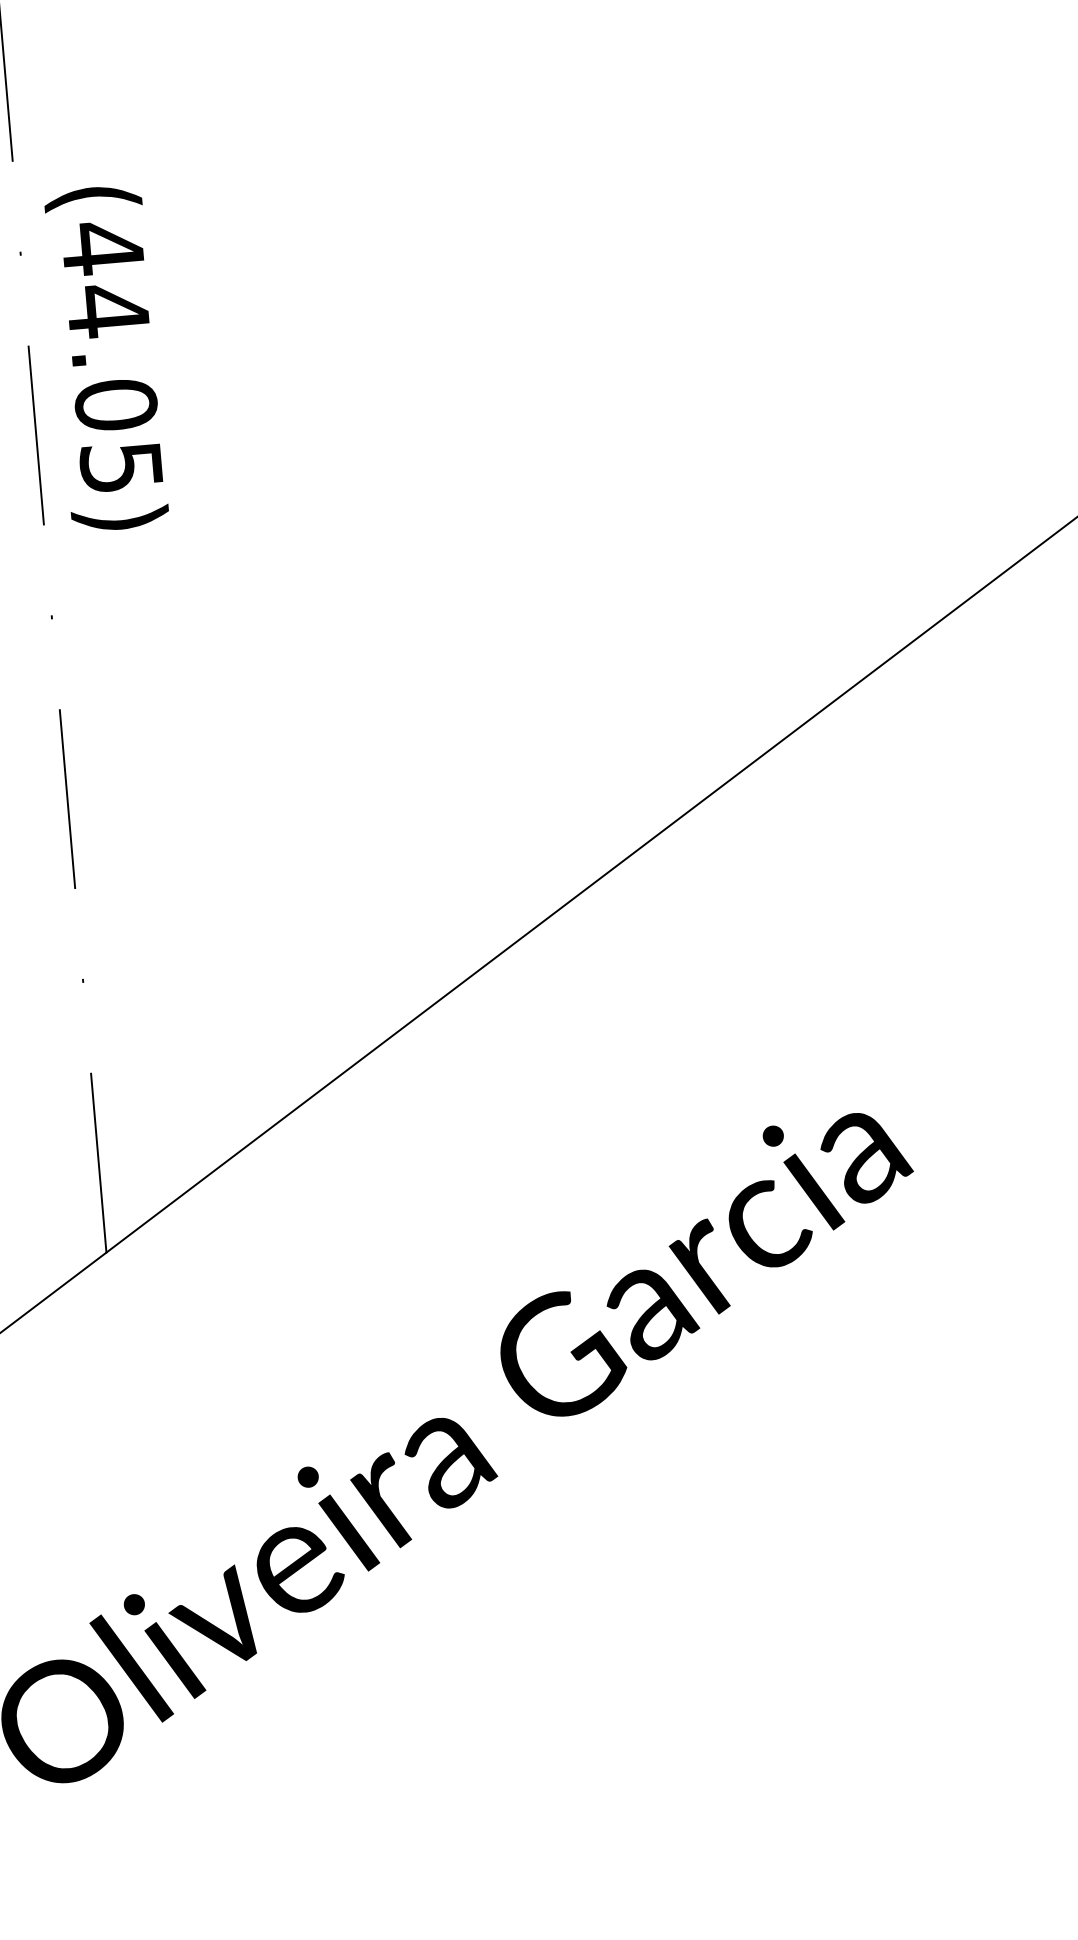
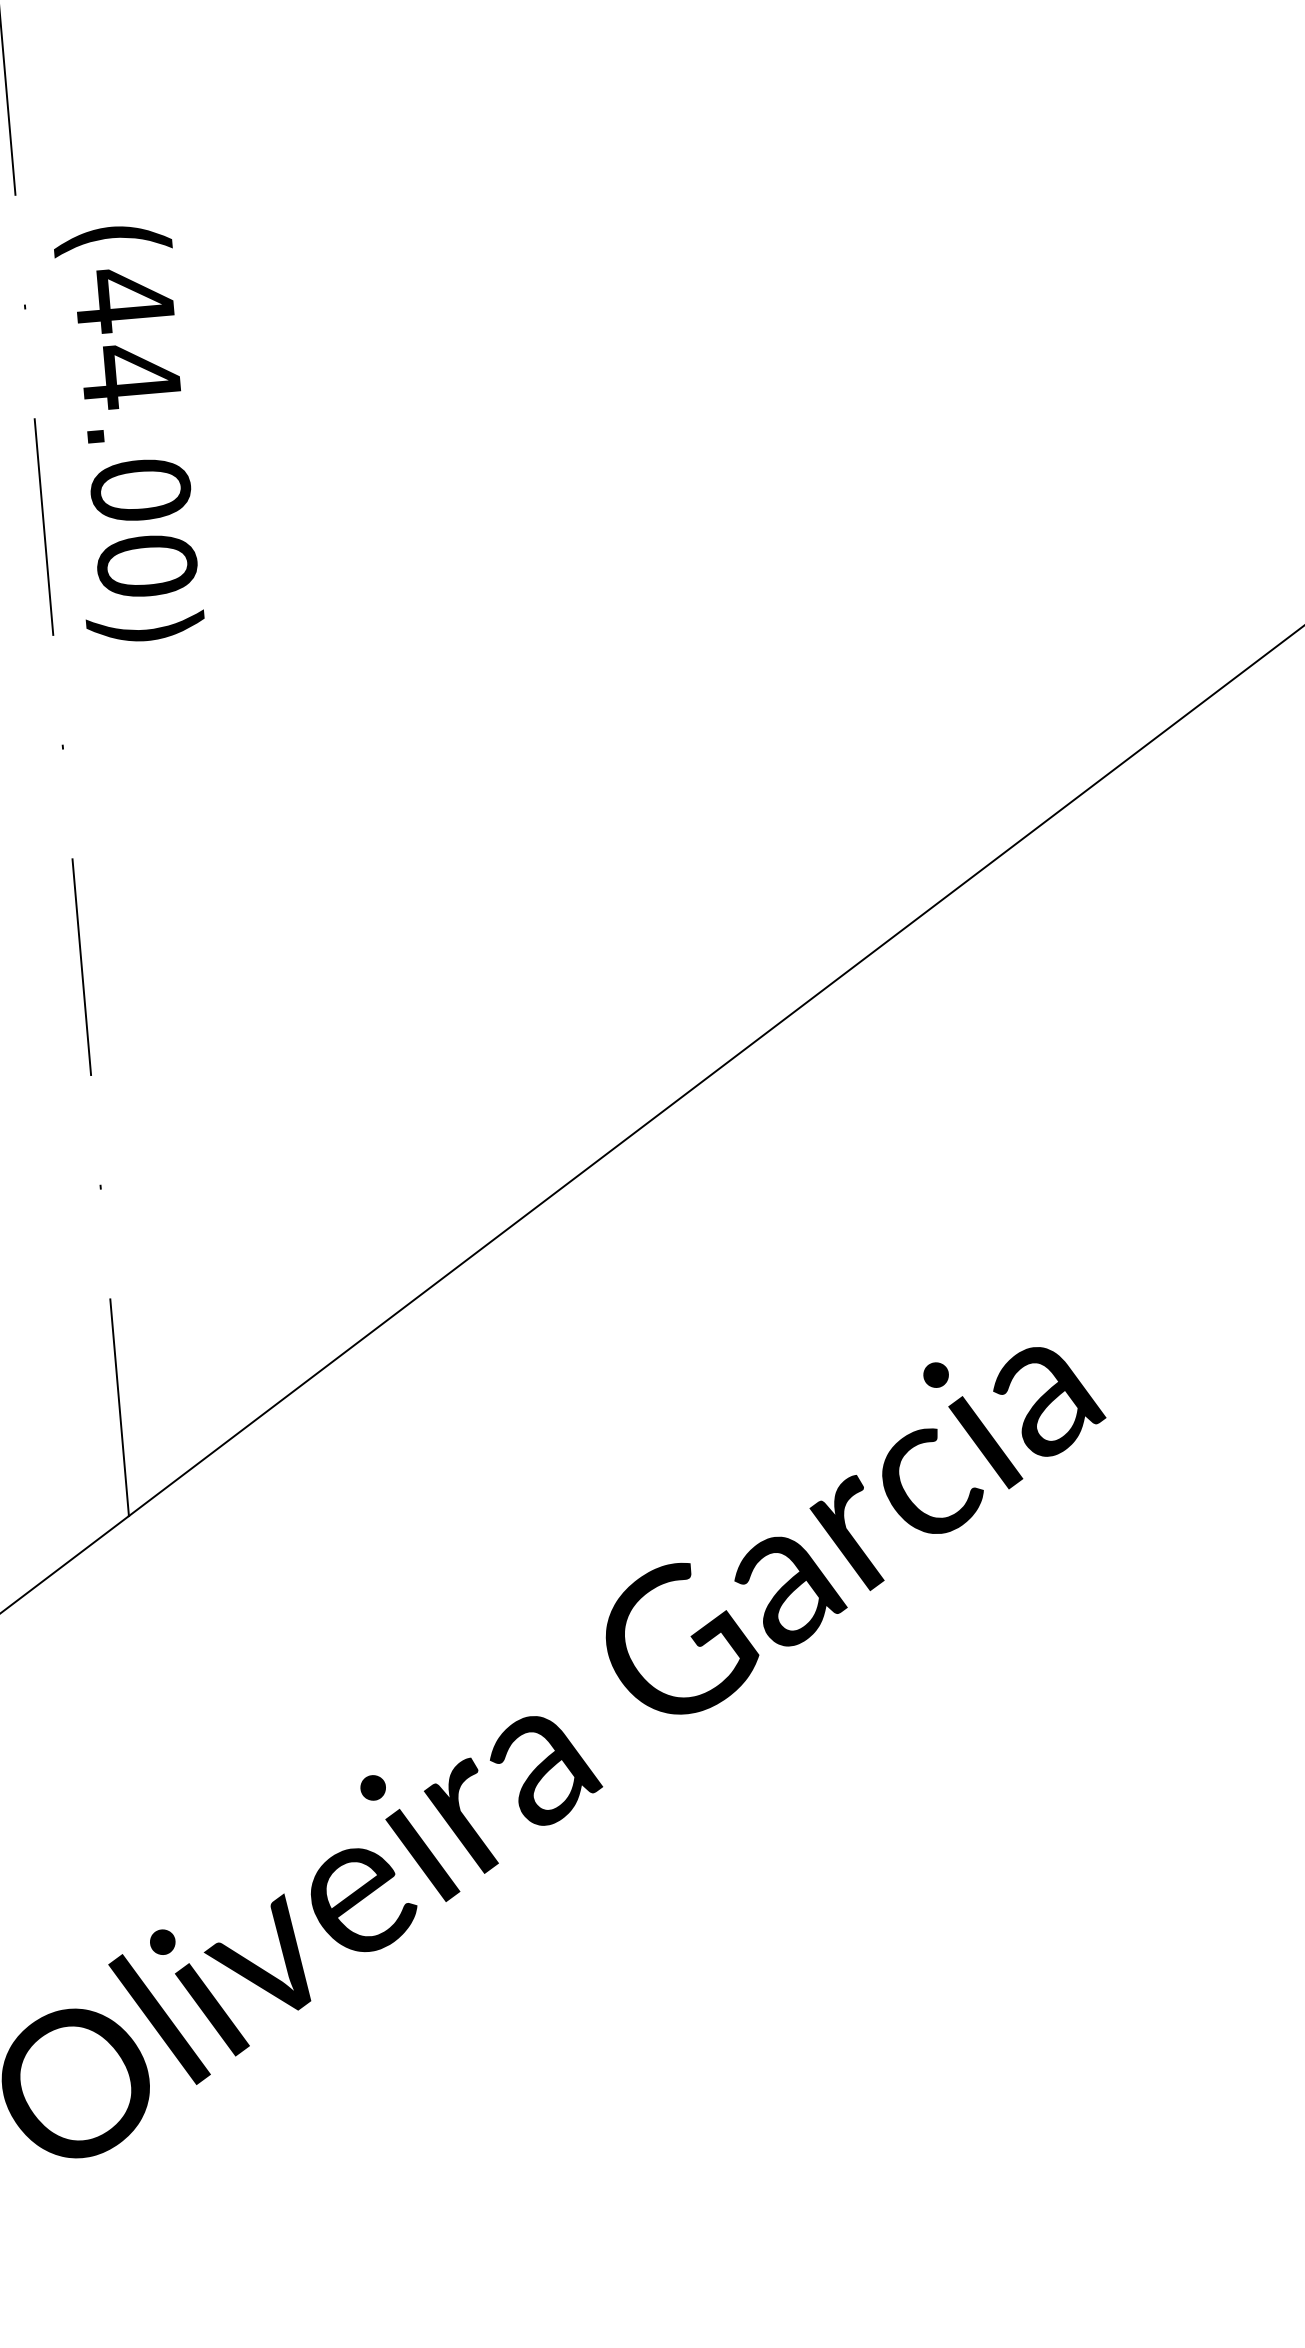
text: (121, 467) -> (147, 565), (44.05) -> (44.00)

